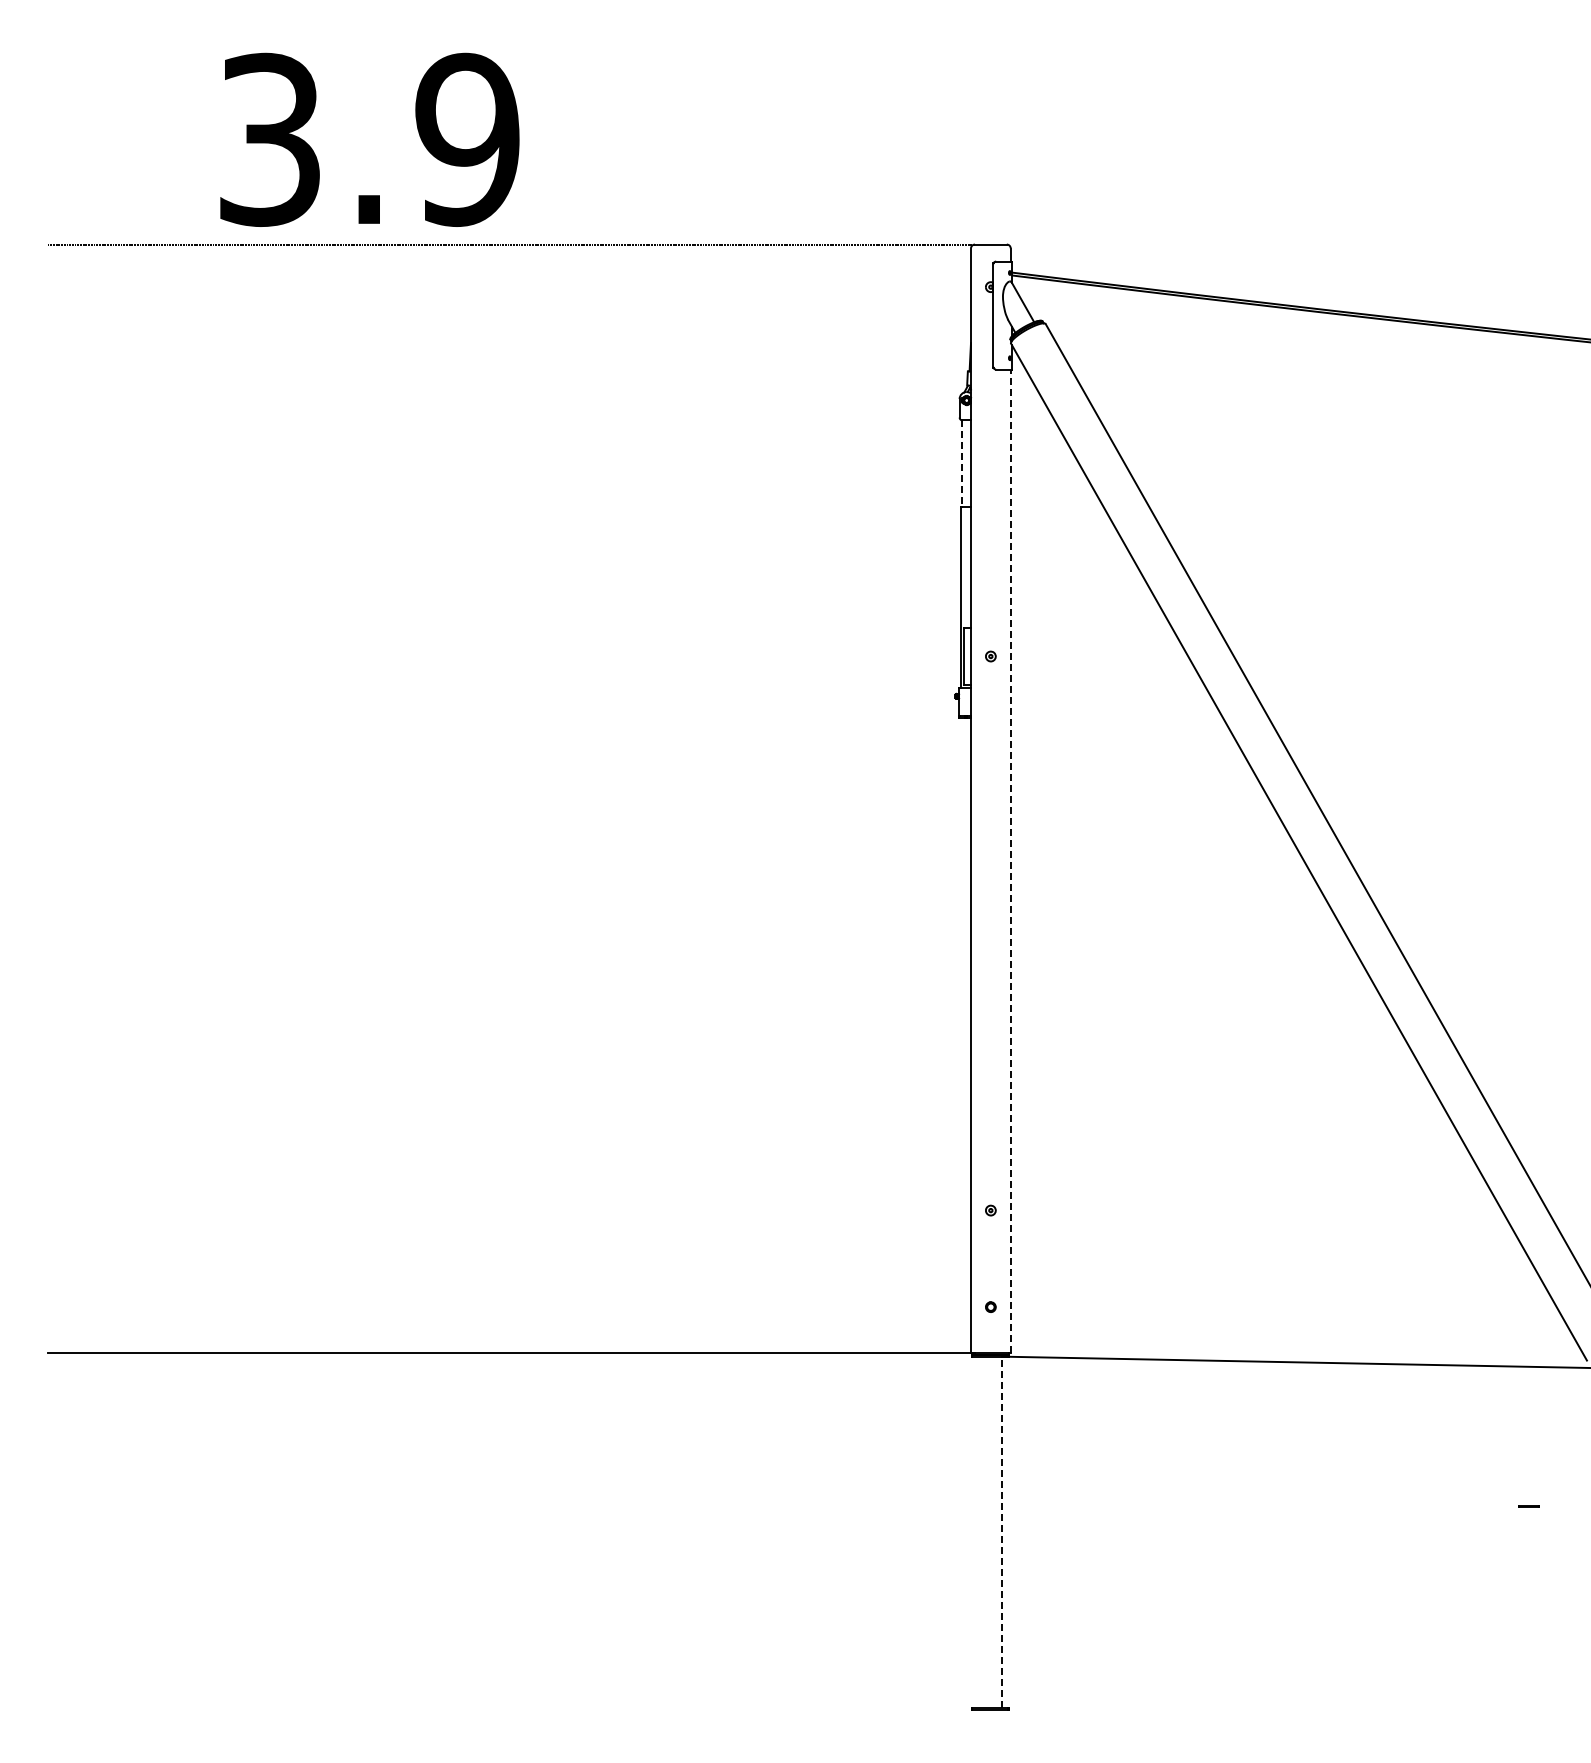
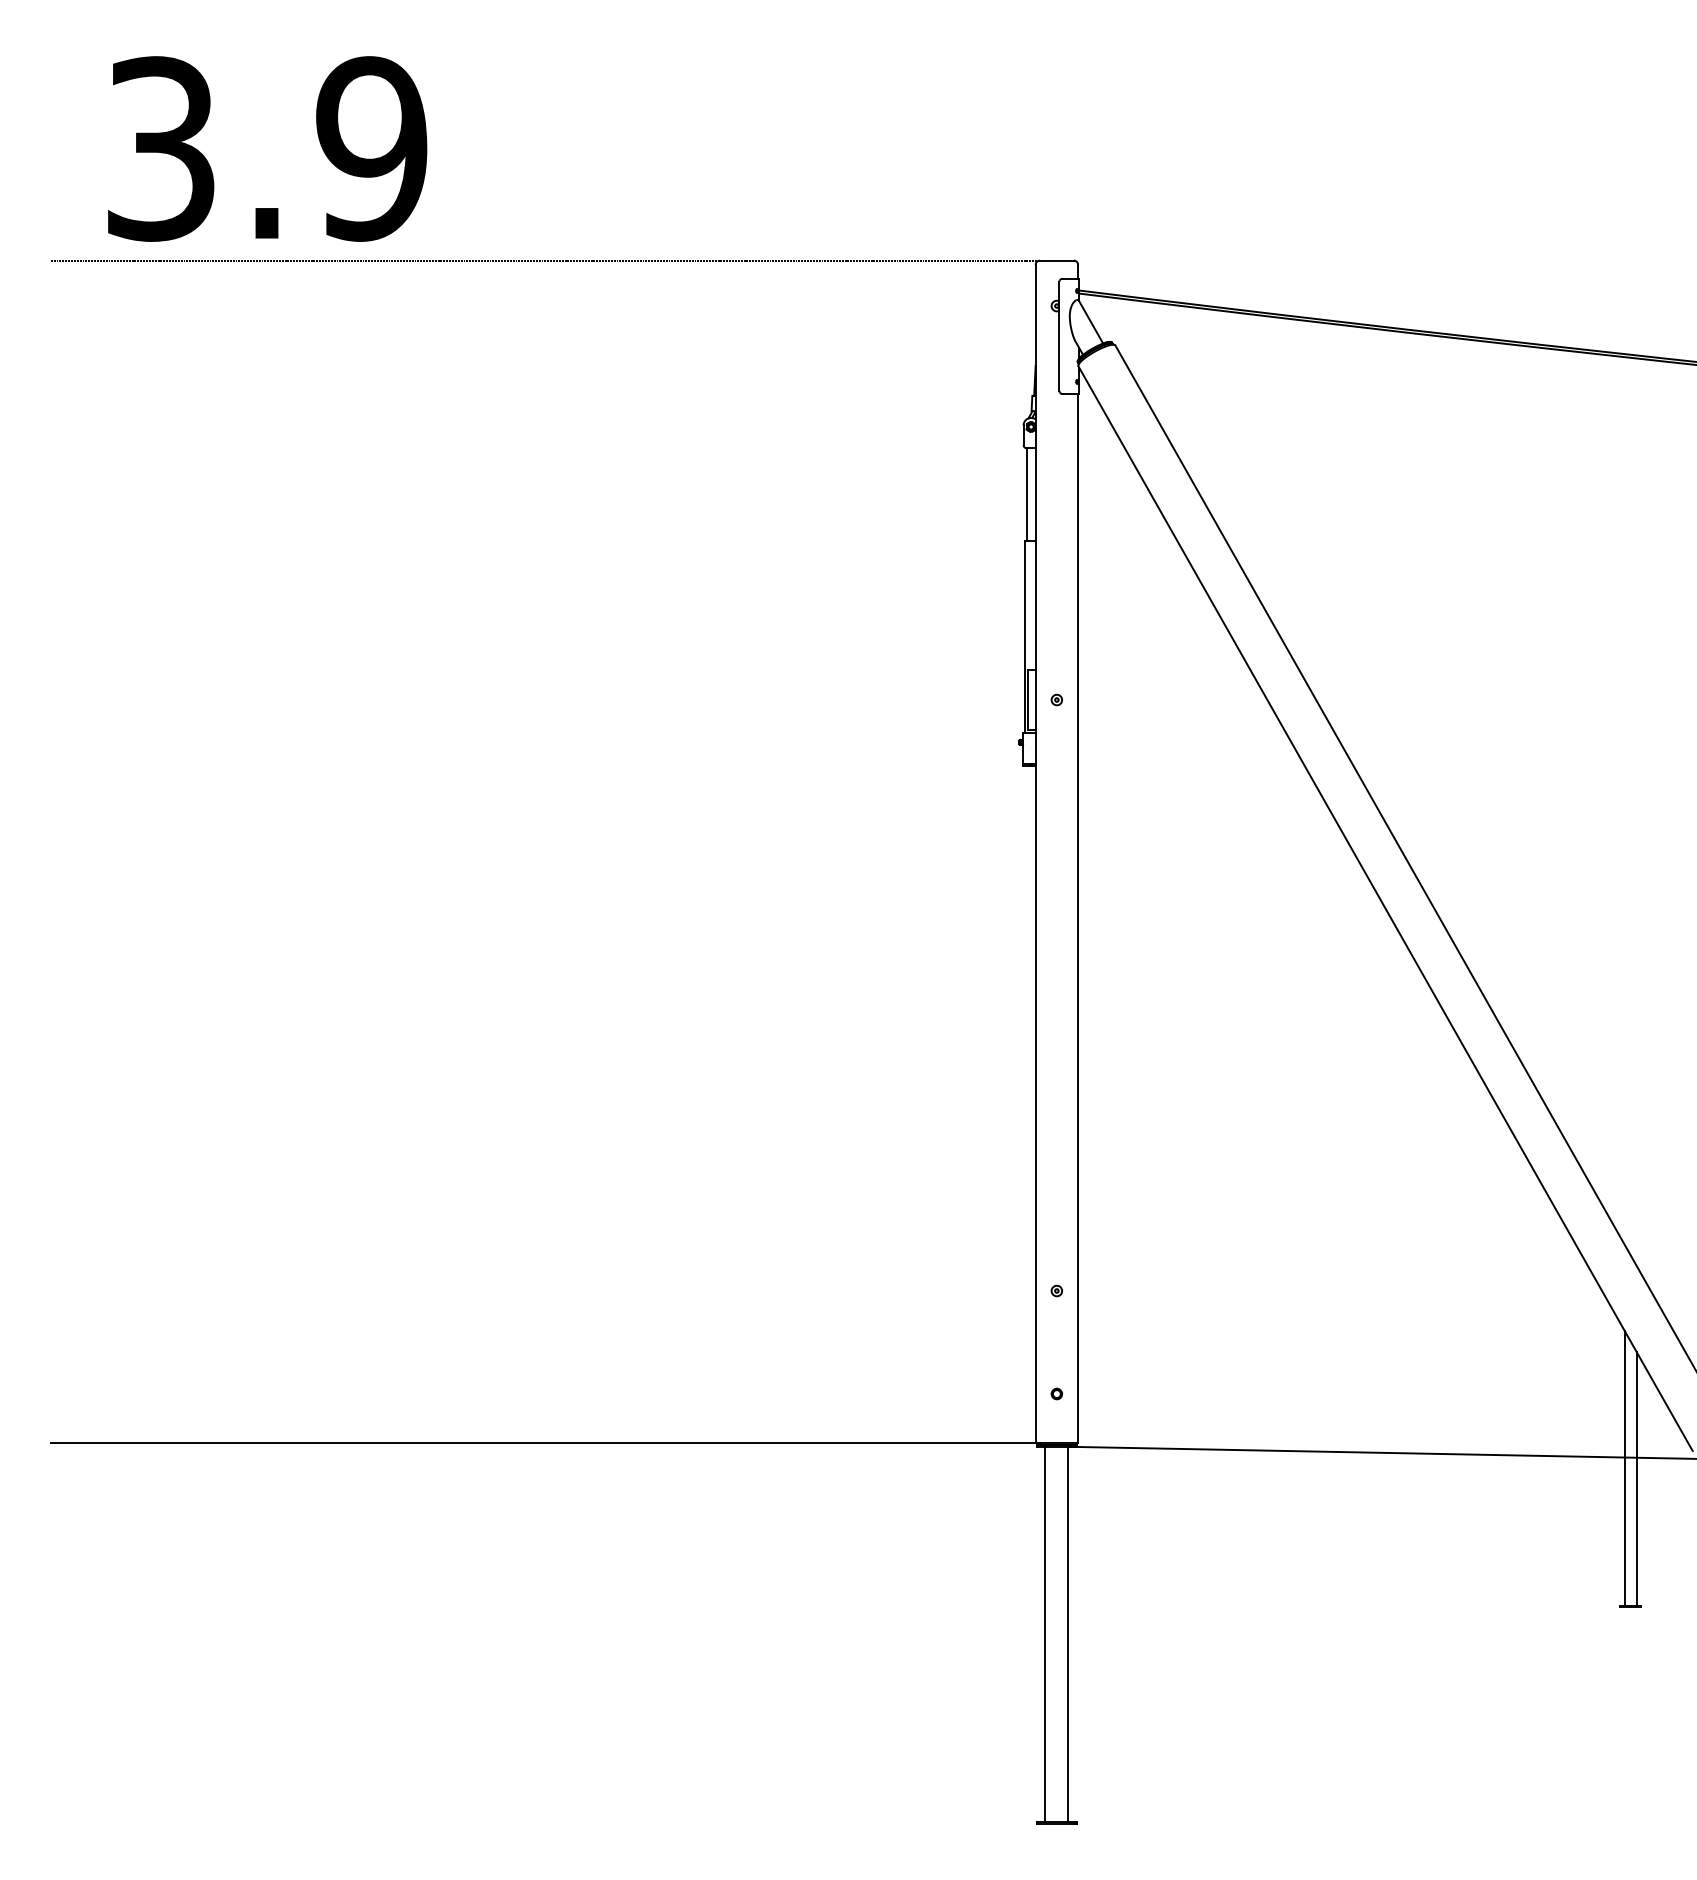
text: (369, 139) -> (267, 148), moved
line: (962, 464) -> (1026, 495), dashed -> solid
line: (1010, 861) -> (1077, 918), dashed -> solid
line: (1523, 1376) -> (1624, 1467), added
line: (1534, 1386) -> (1636, 1478), added
line: (980, 1532) -> (1045, 1634), added
line: (1001, 1532) -> (1068, 1634), dashed -> solid

